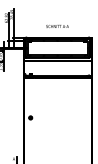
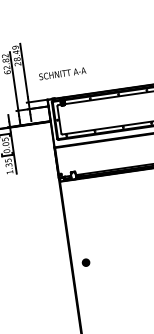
text: (57, 26) -> (62, 73), moved

